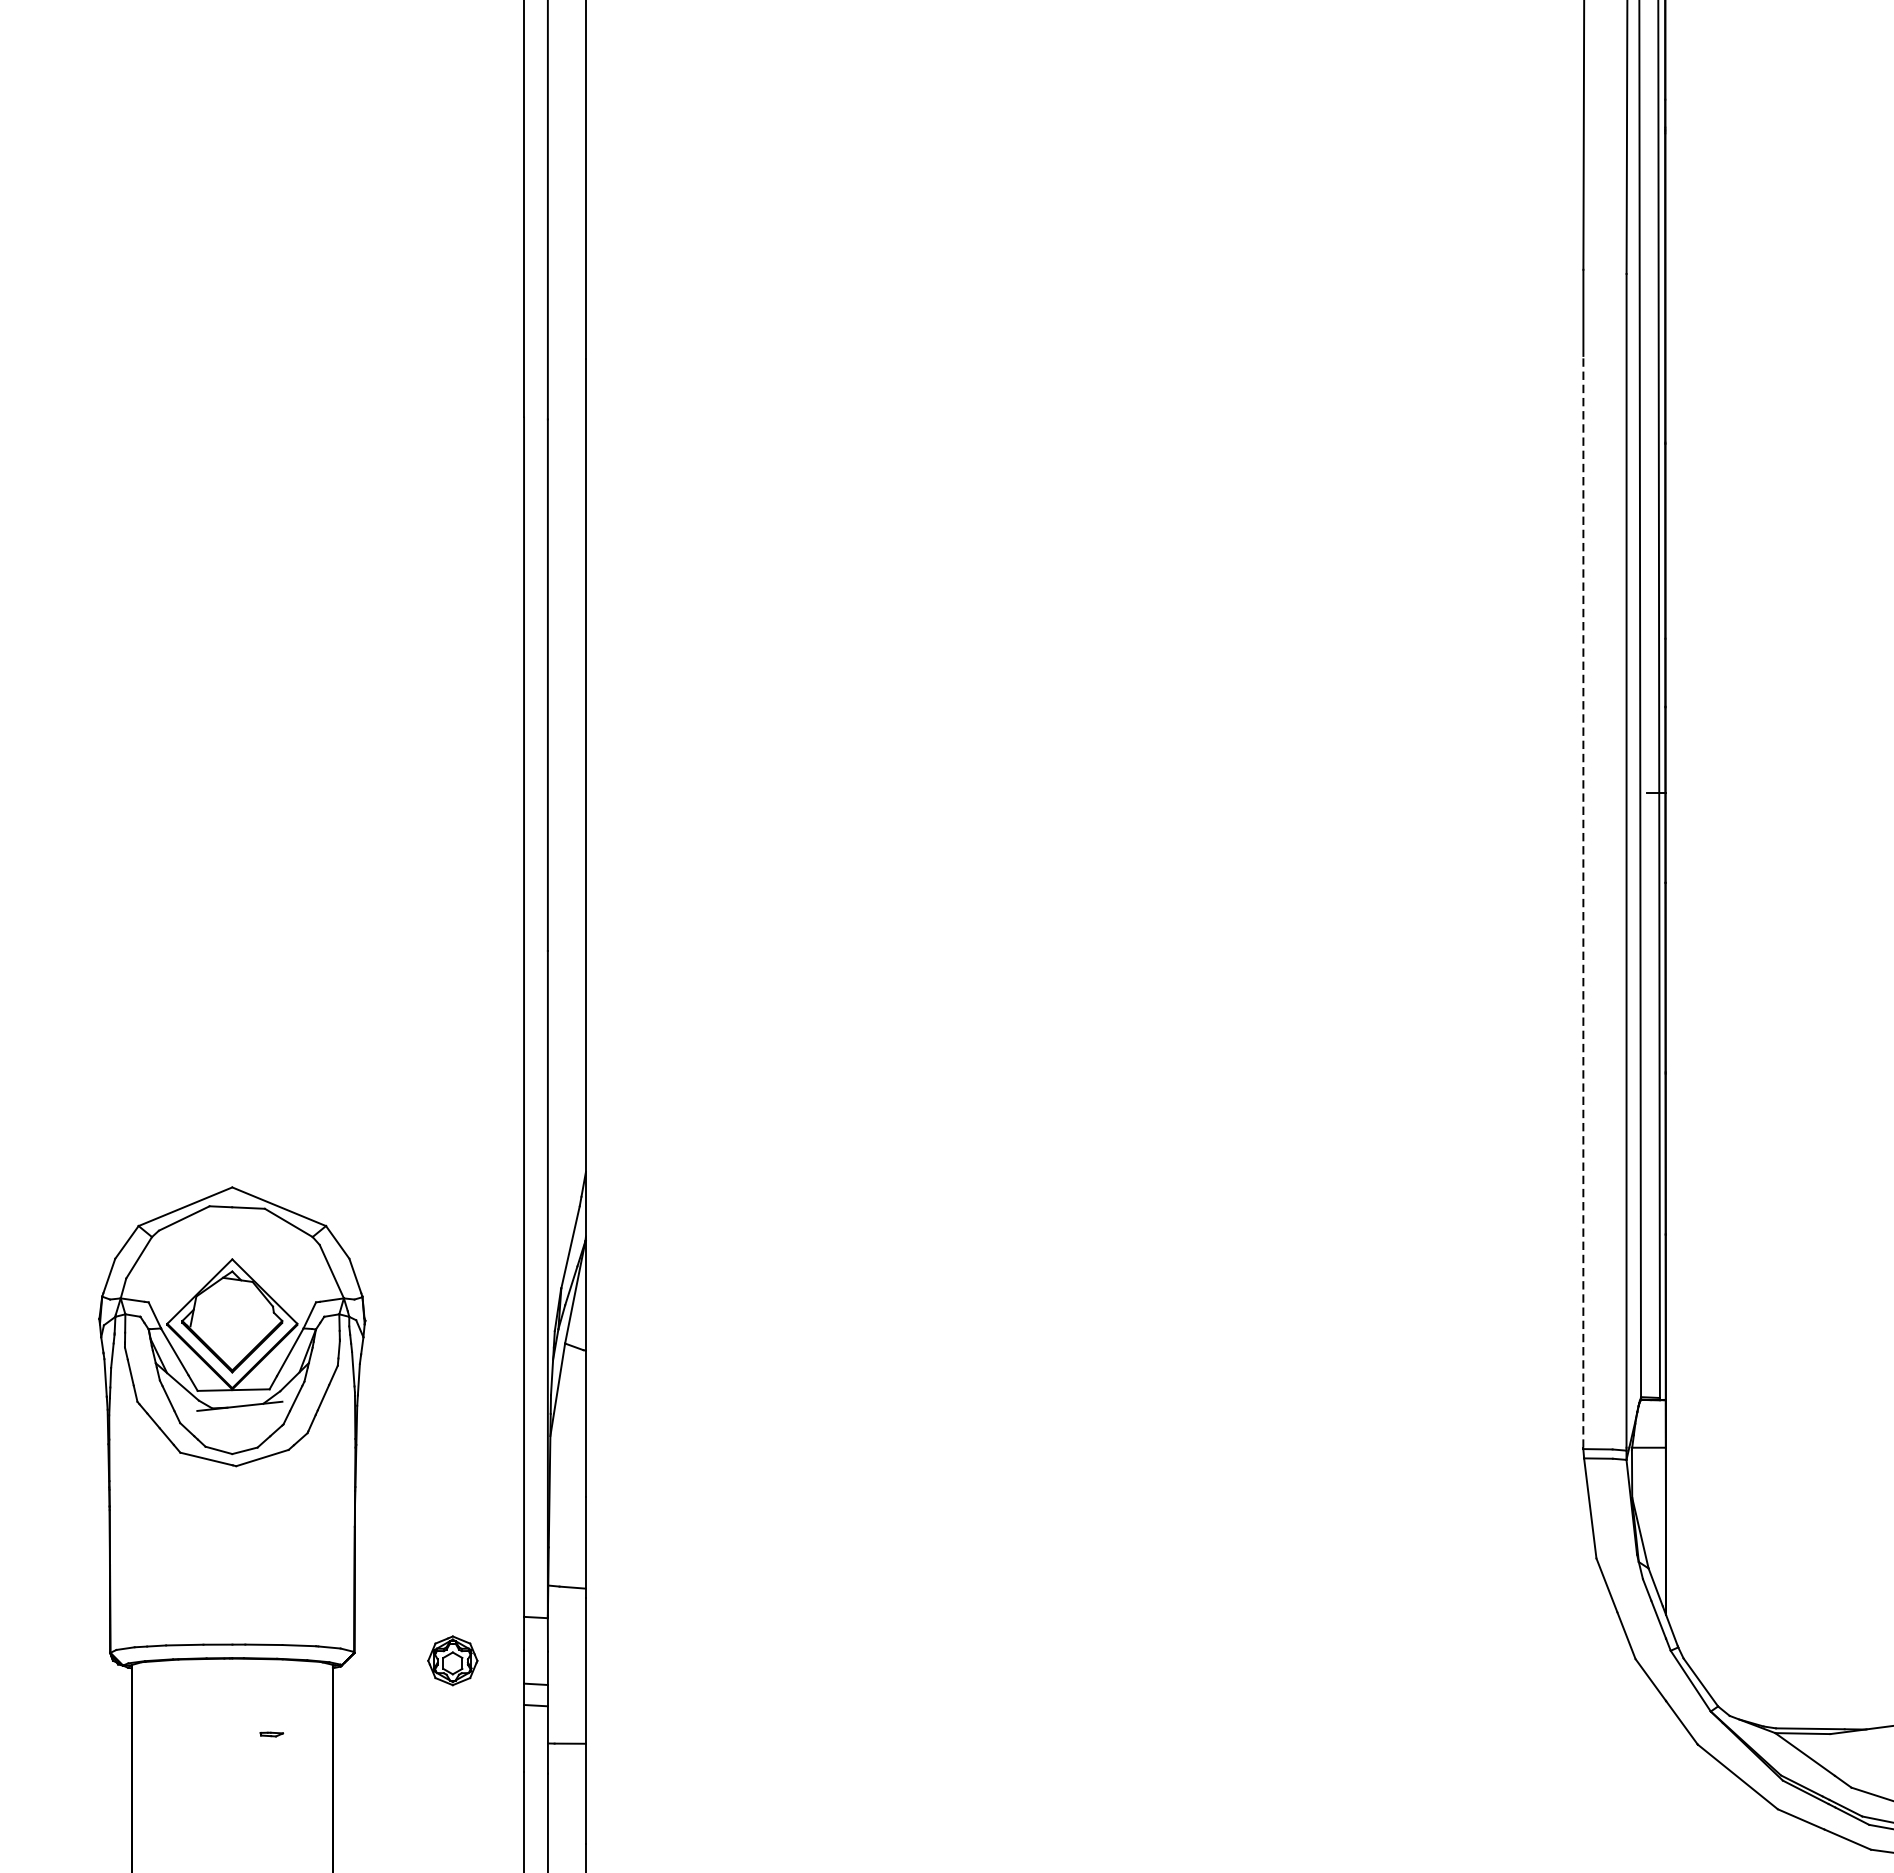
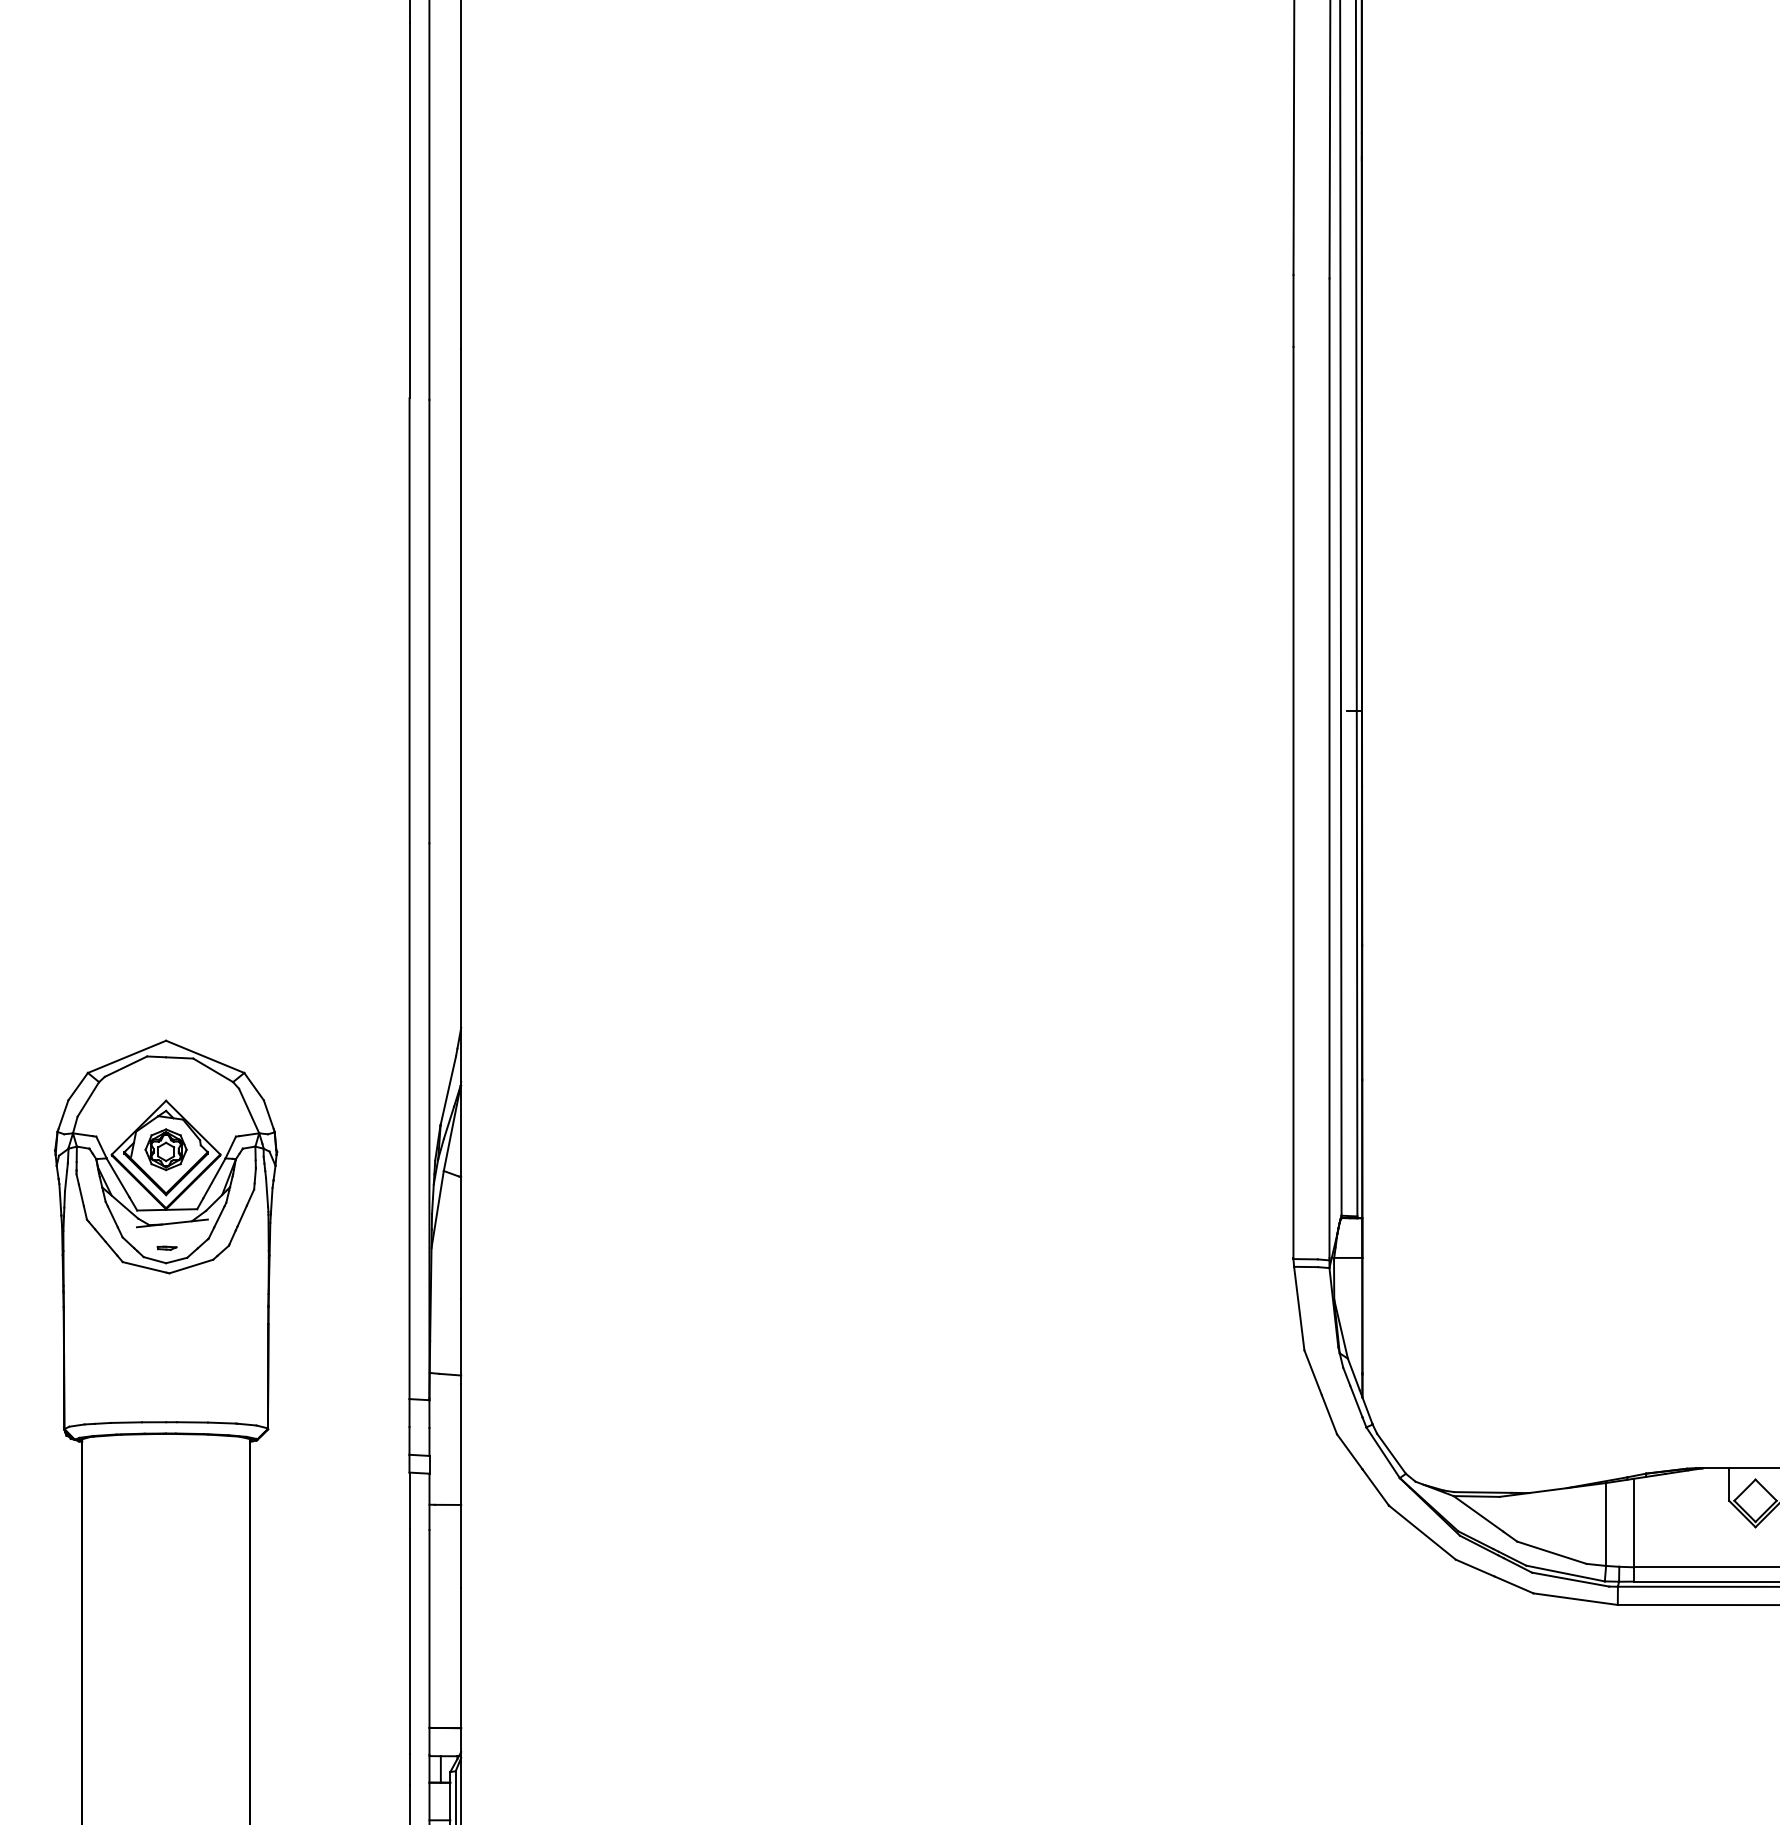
line: (1583, 901) -> (1293, 802), dashed -> solid
part: (452, 1660) -> (165, 1149), moved
part: (271, 1733) -> (166, 1247), moved

